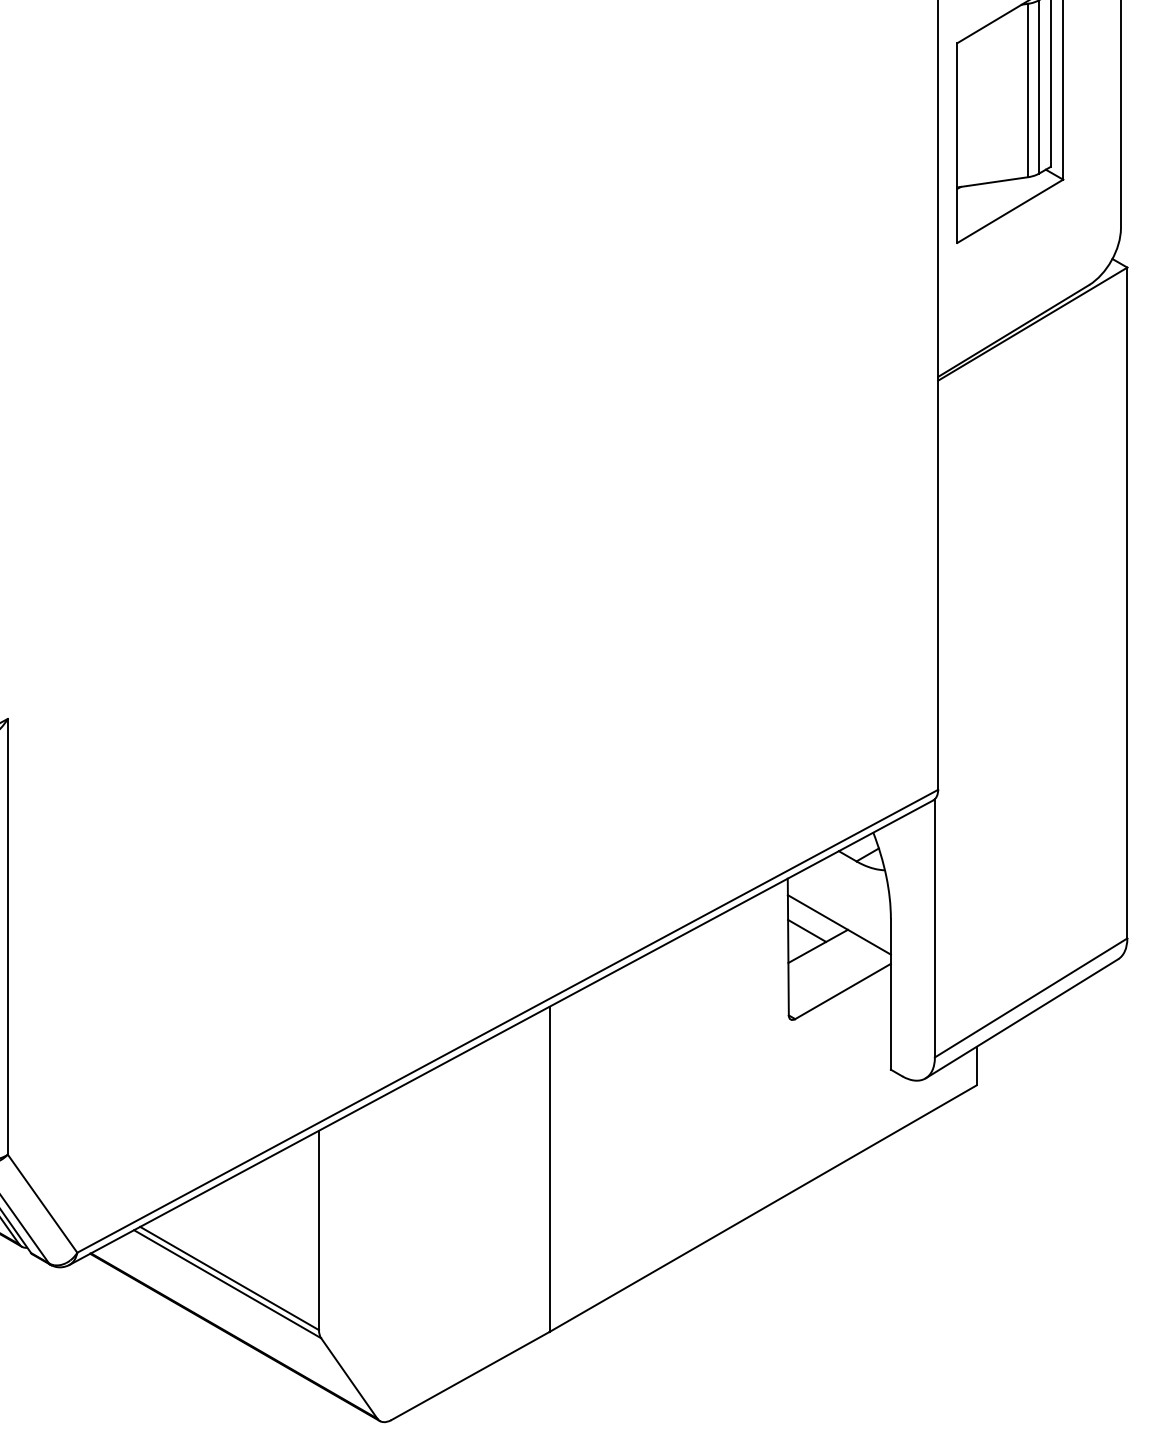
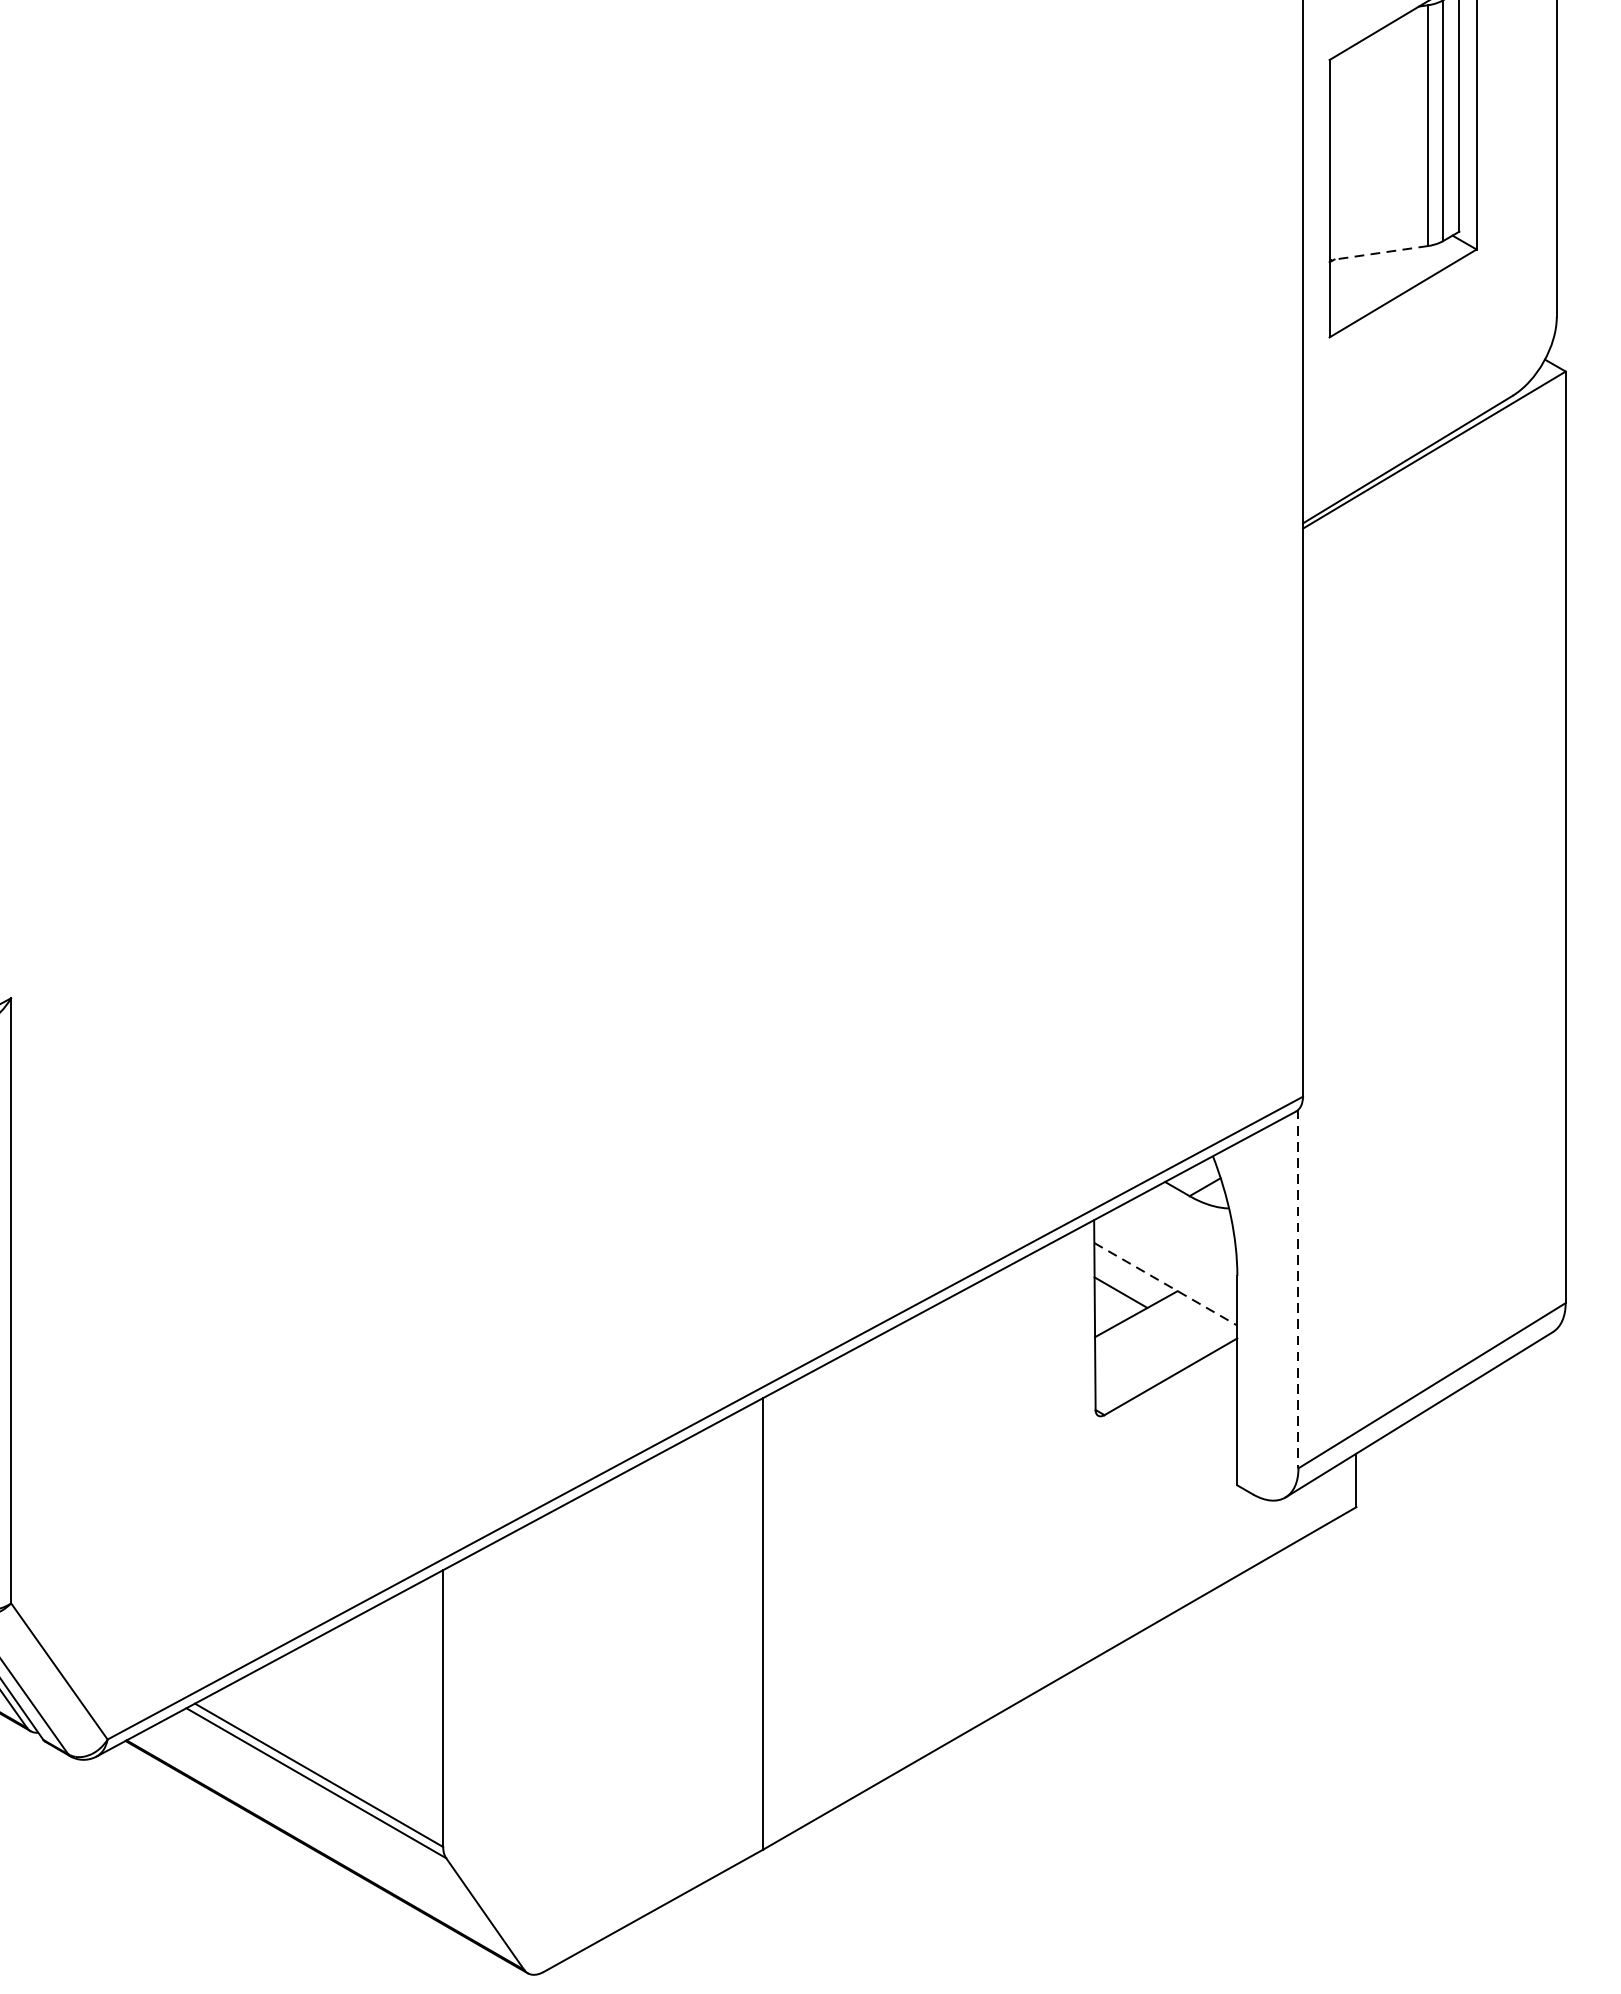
line: (992, 182) -> (1378, 253), solid -> dashed
line: (839, 925) -> (1165, 1285), solid -> dashed
line: (934, 928) -> (1297, 1289), solid -> dashed

